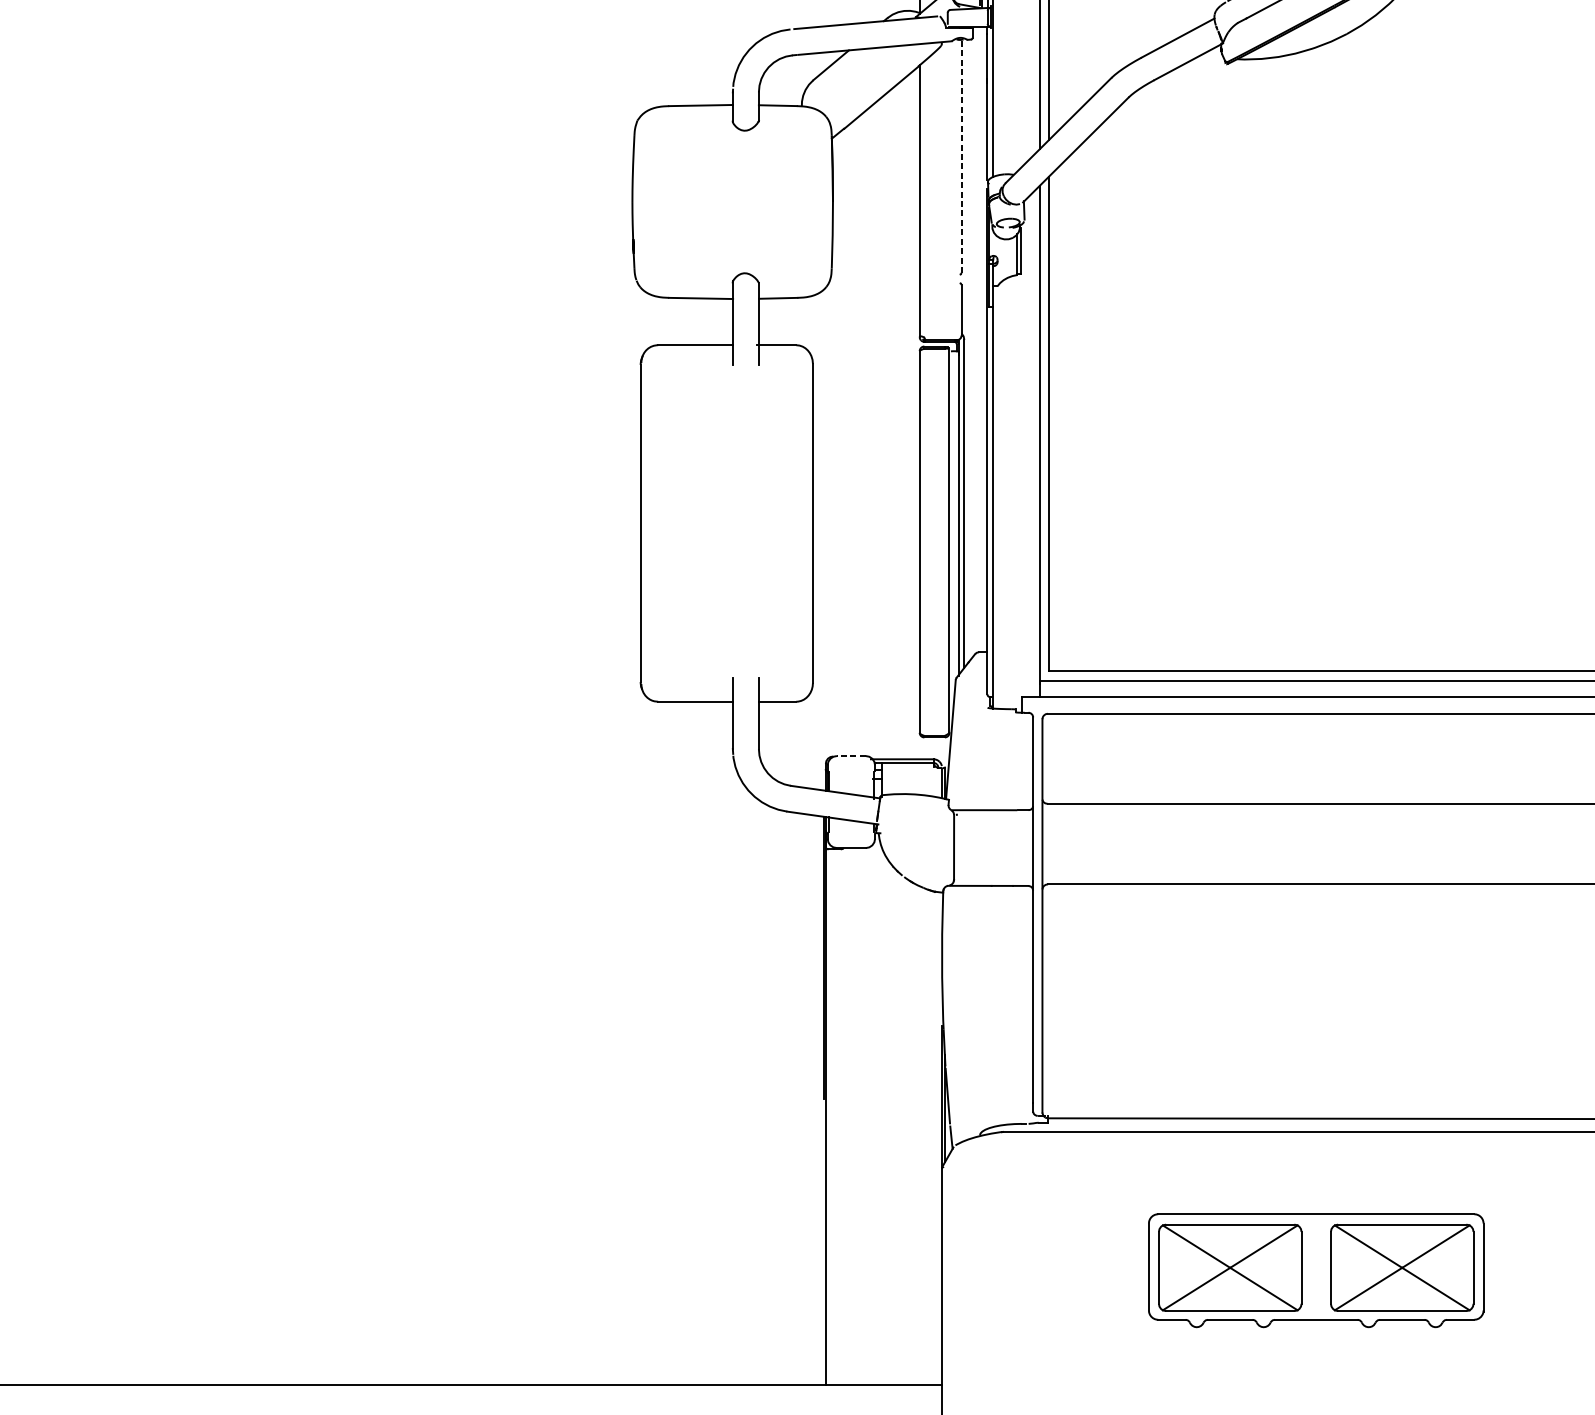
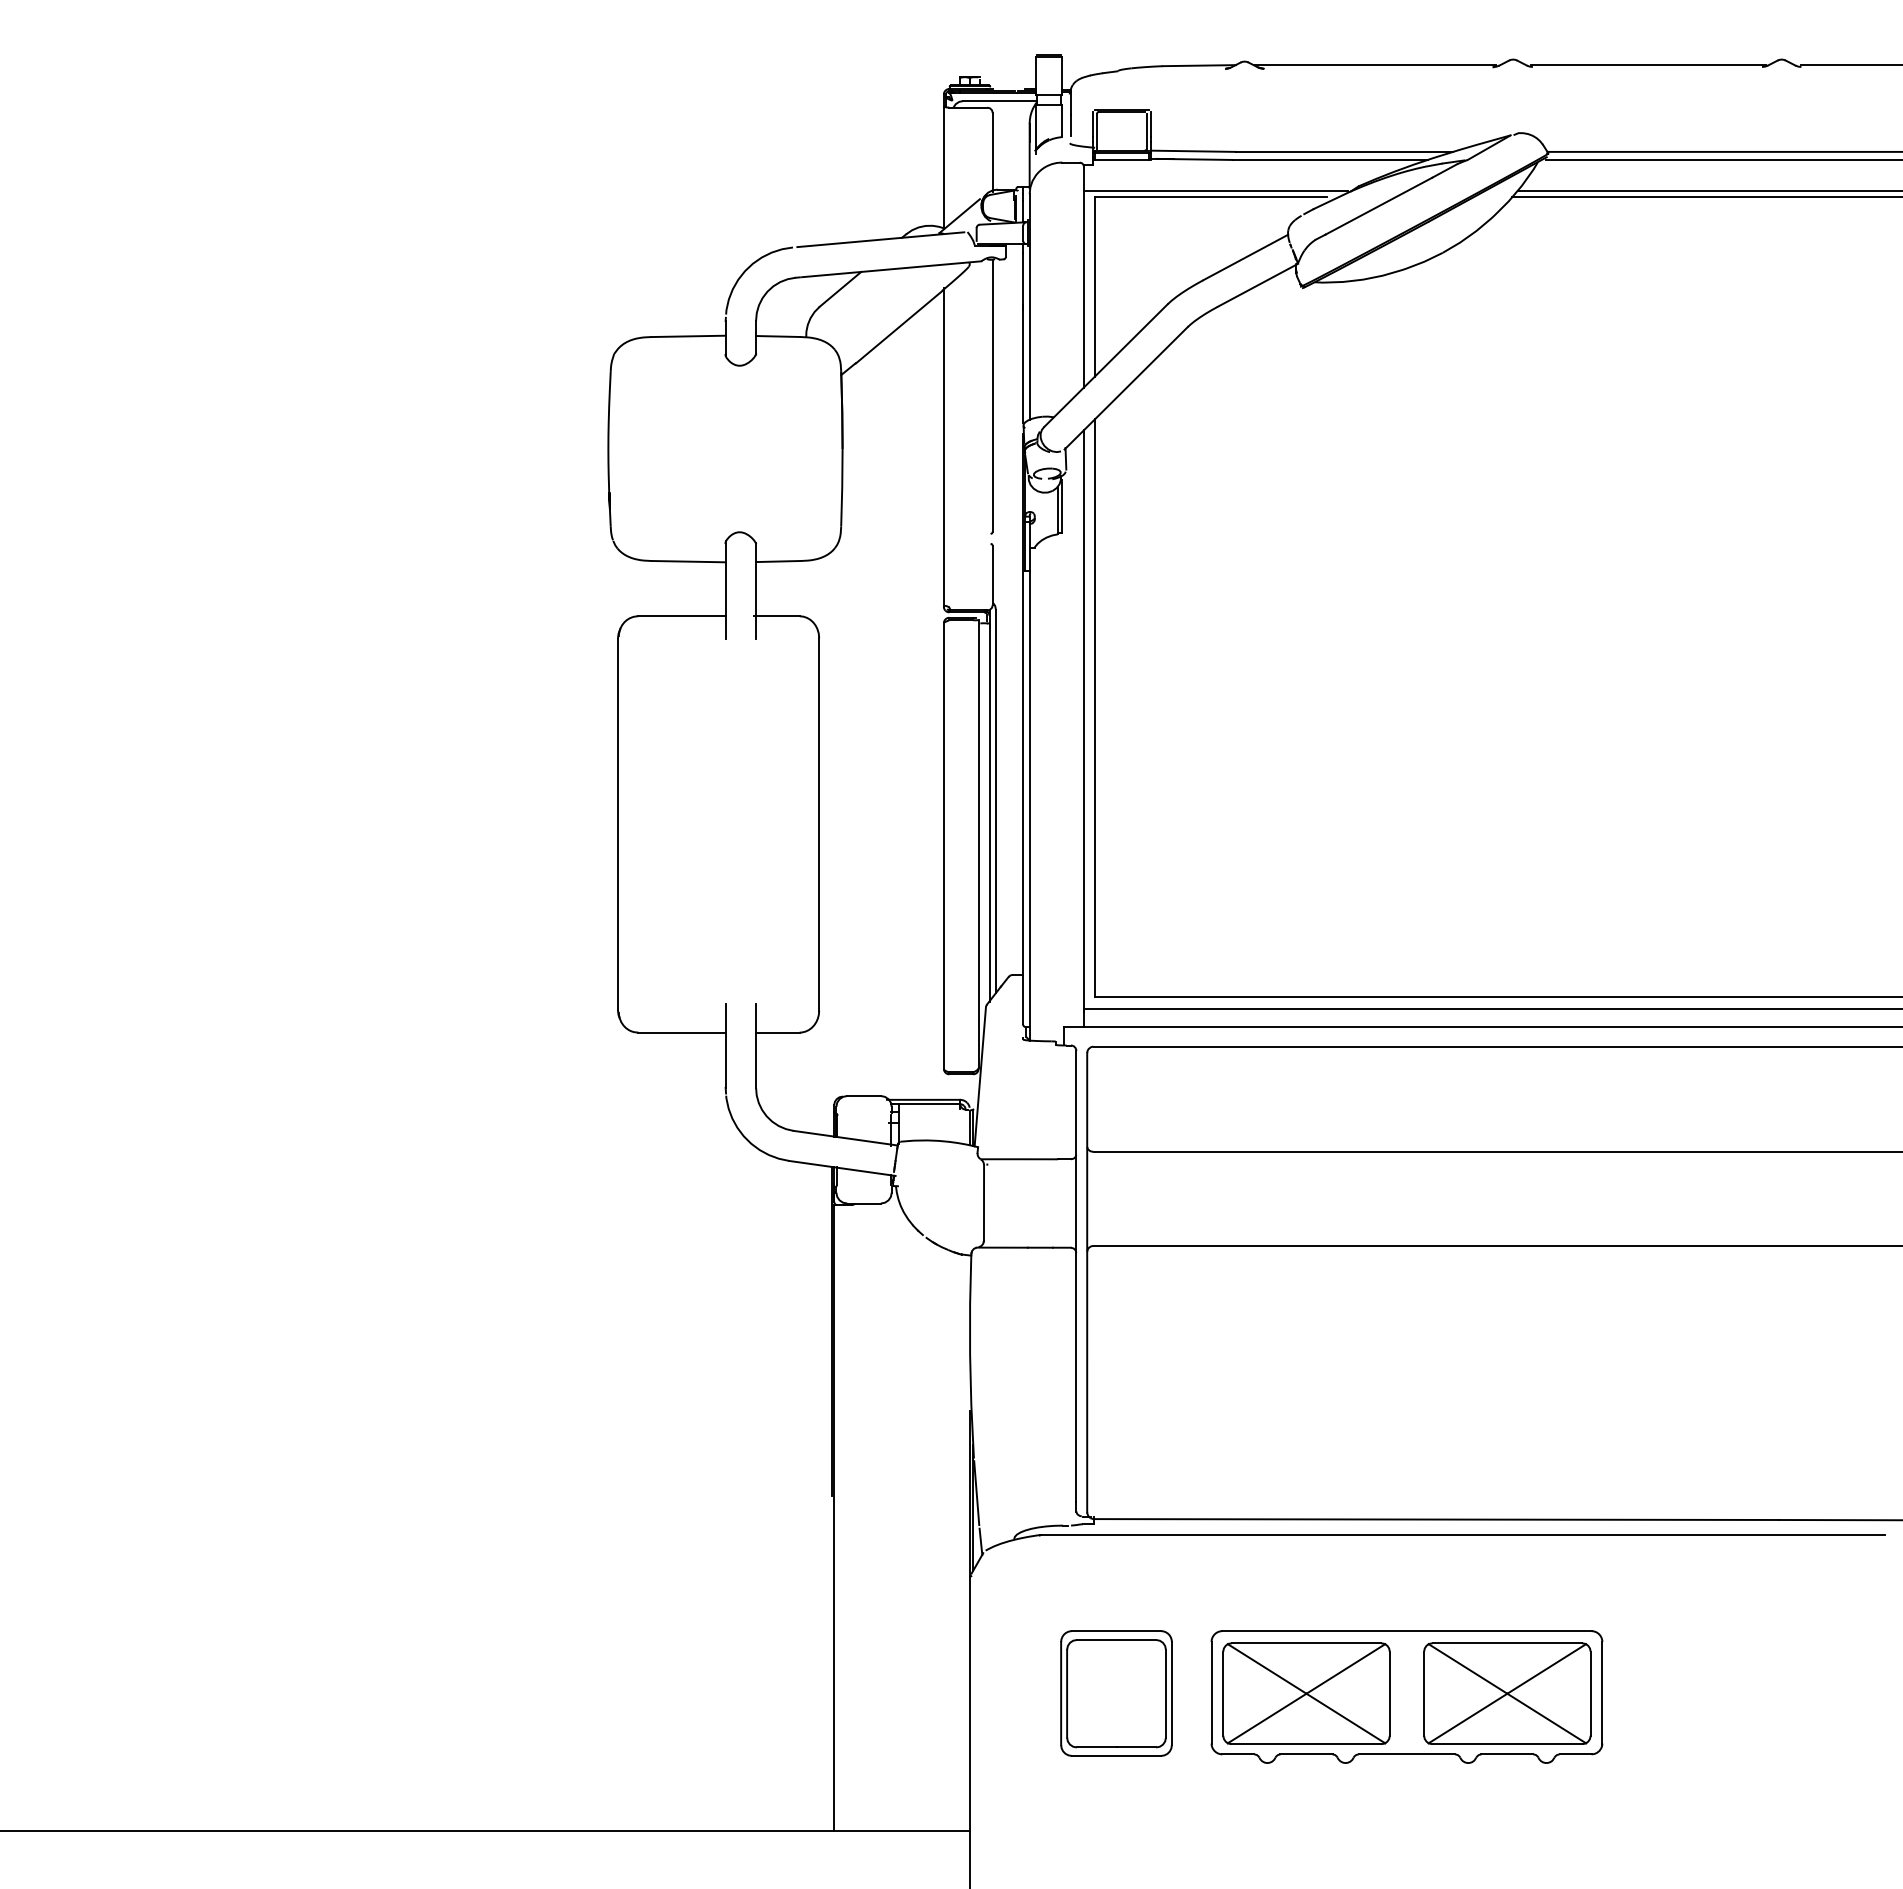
line: (961, 156) -> (992, 395), dashed -> solid
line: (851, 756) -> (864, 1096), dashed -> solid
part: (1067, 1267) -> (1116, 1693), added

